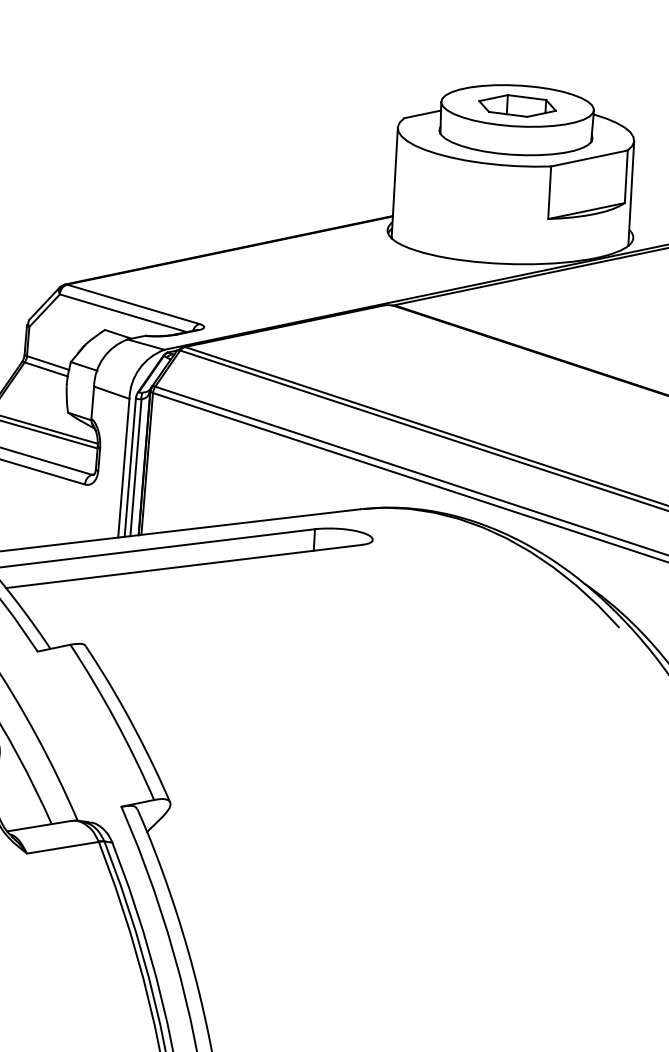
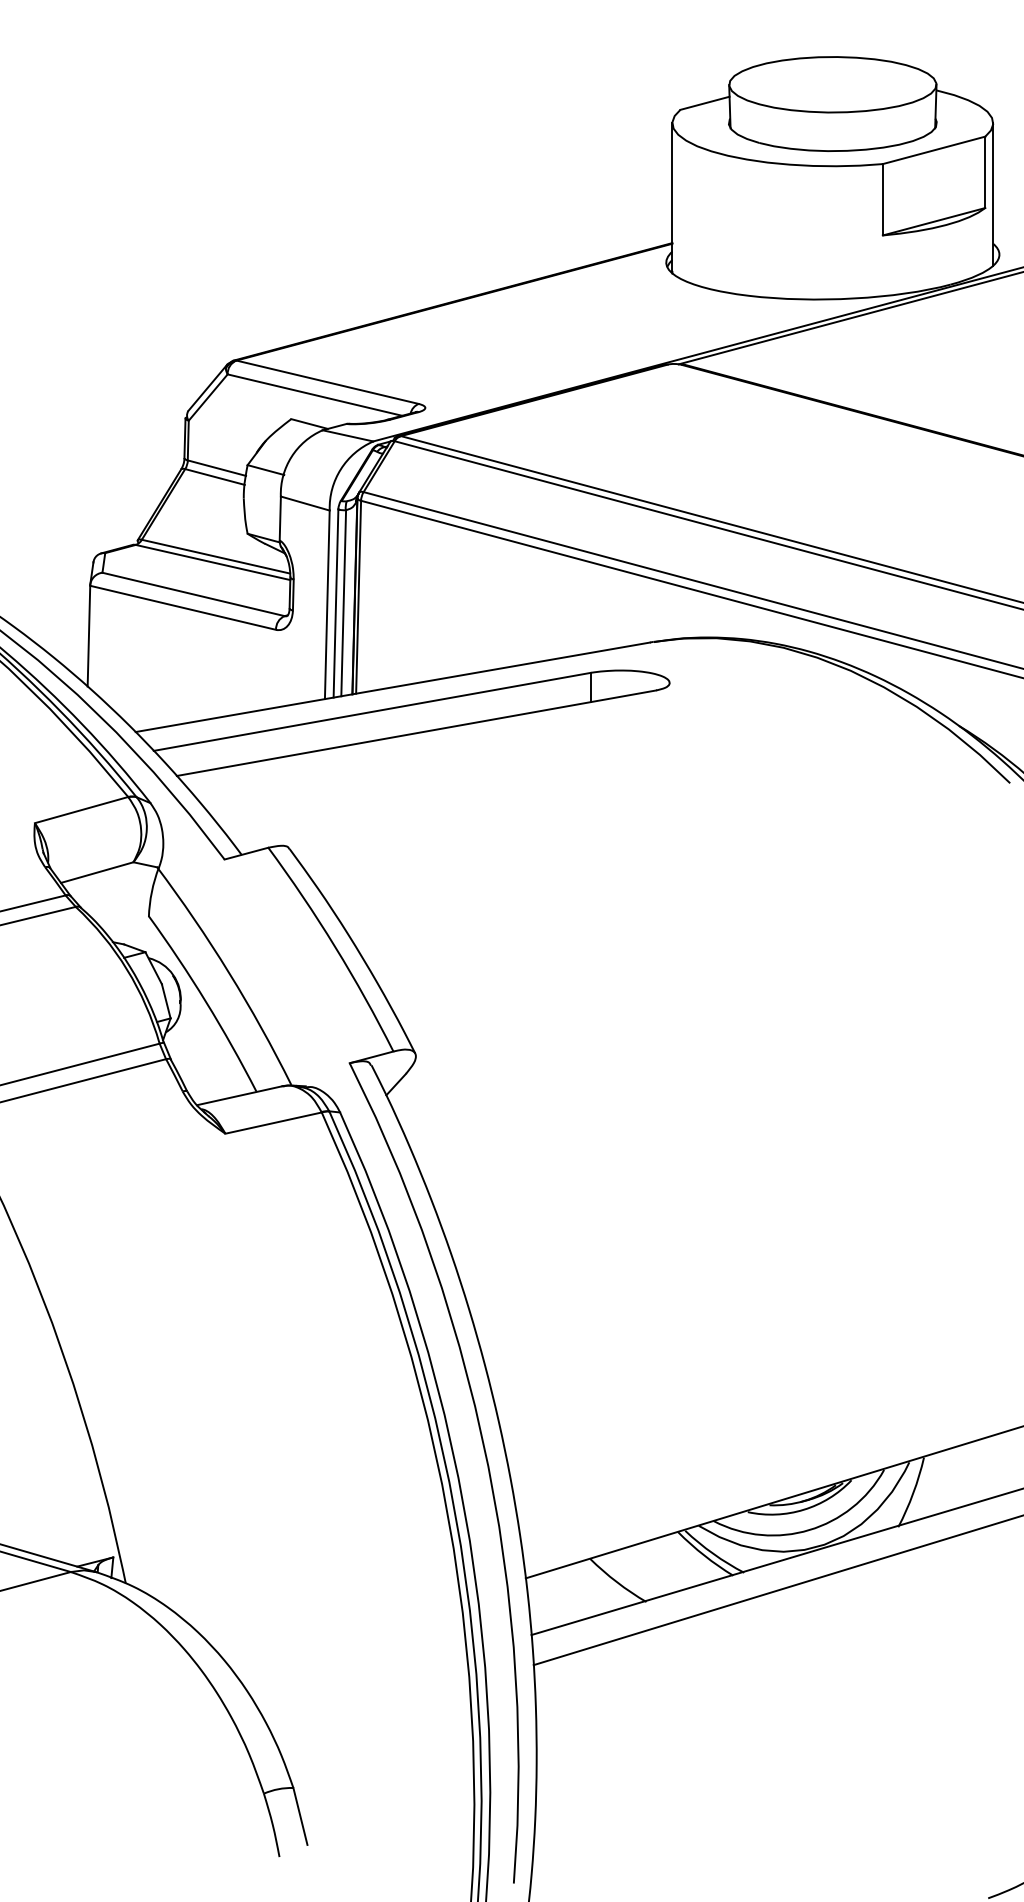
part: (517, 105) -> (832, 84), removed

